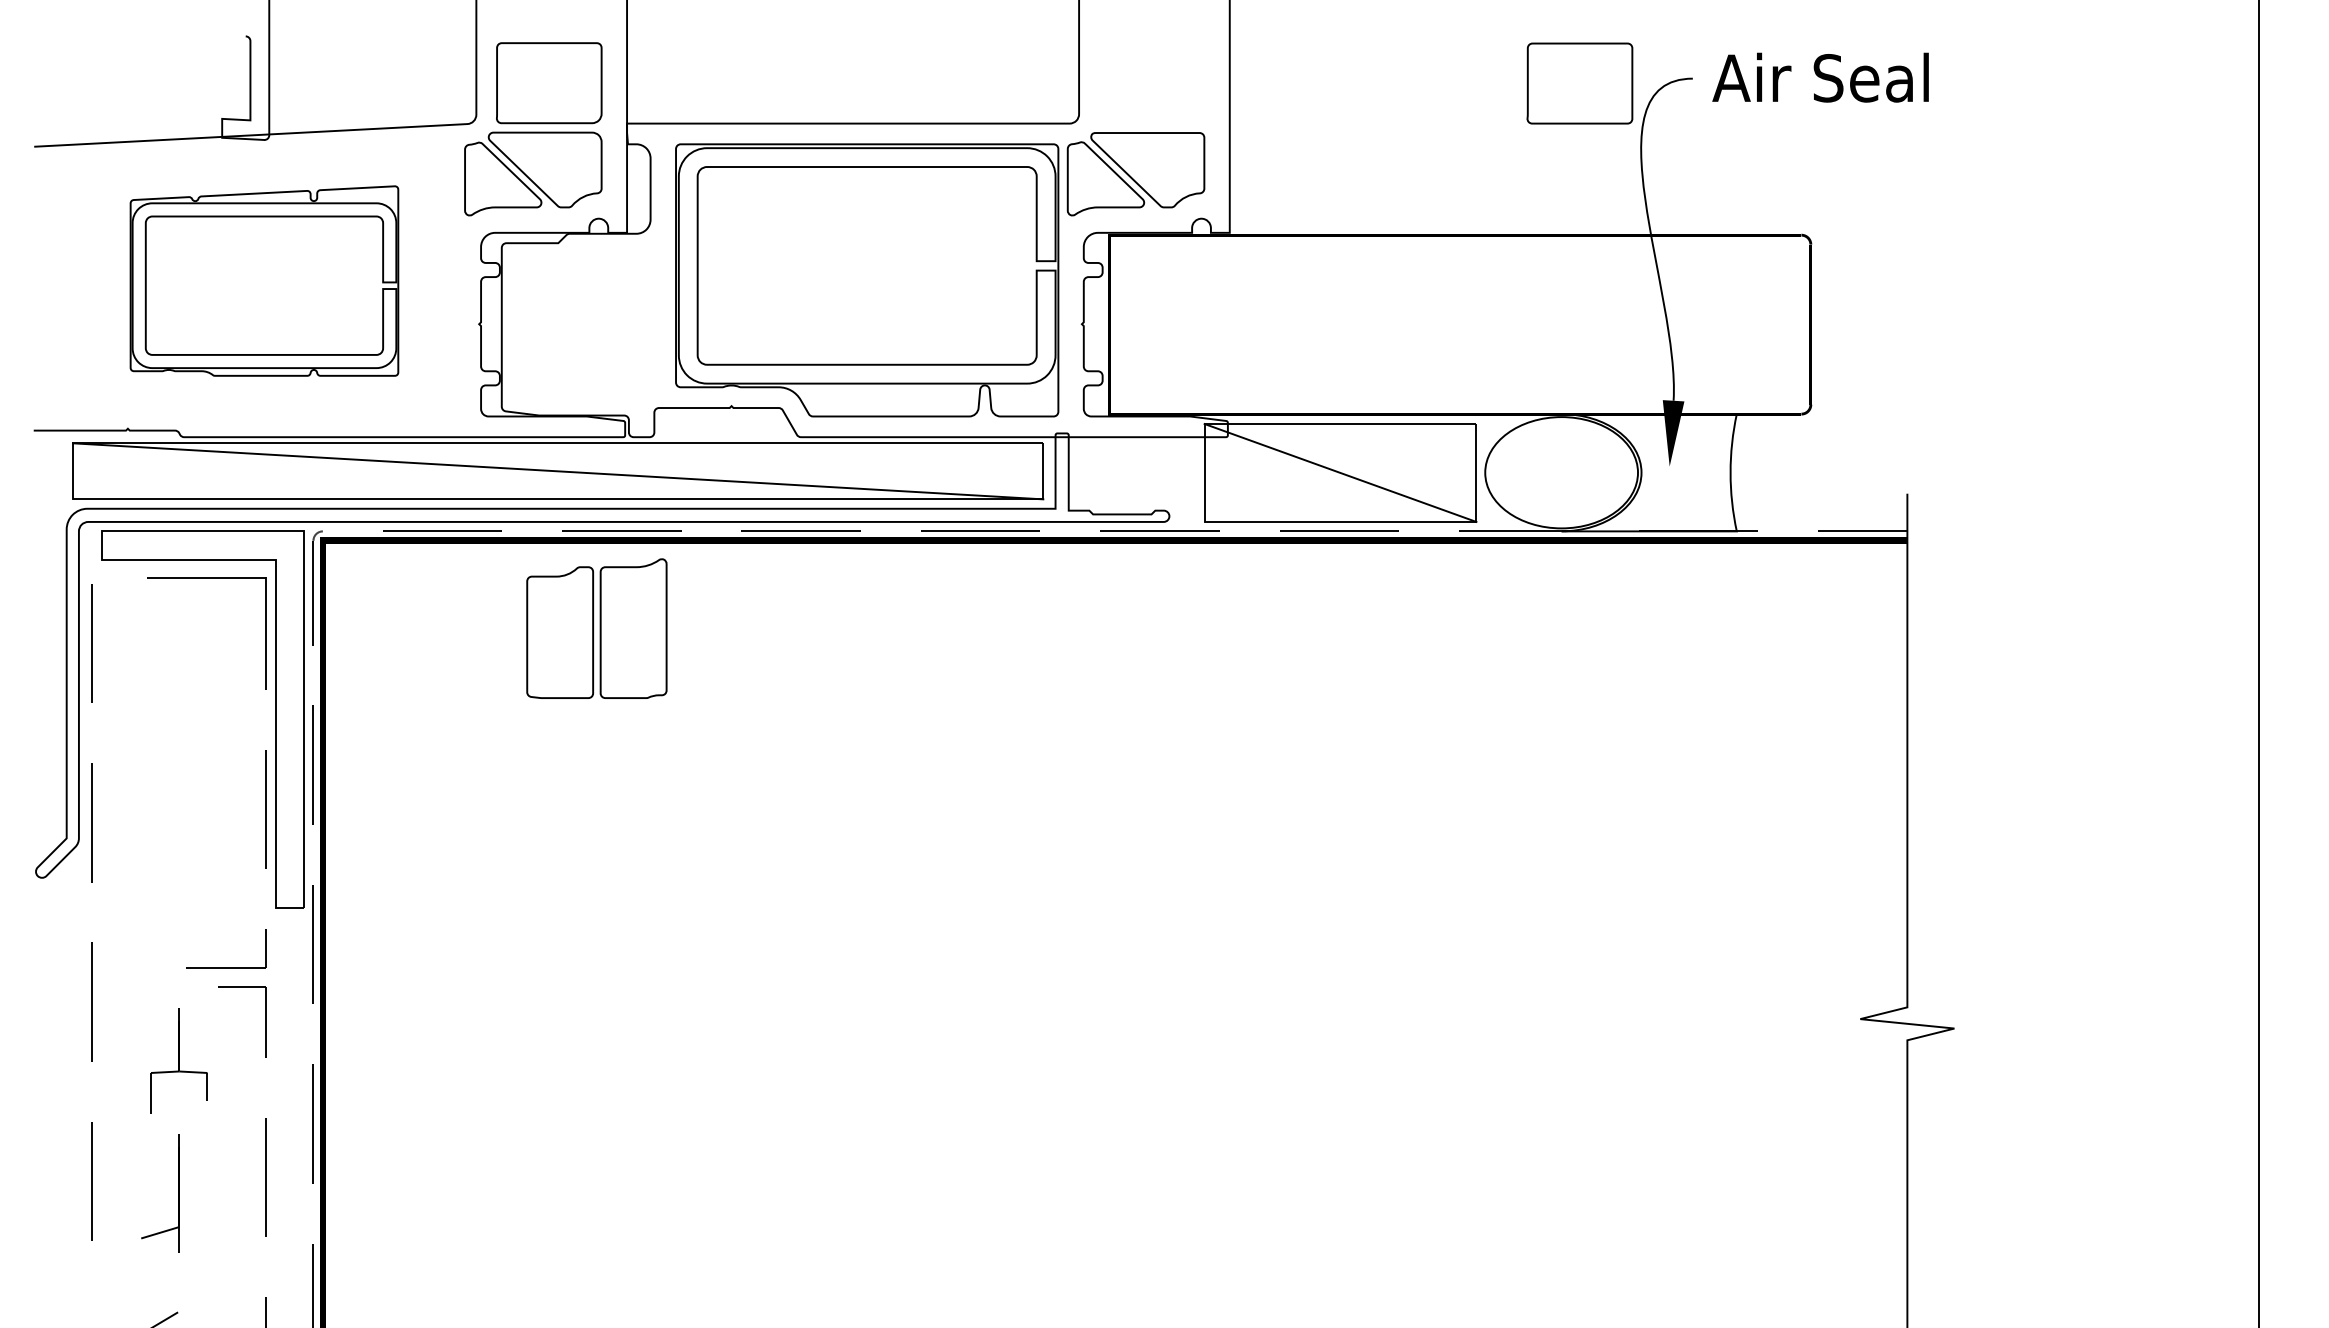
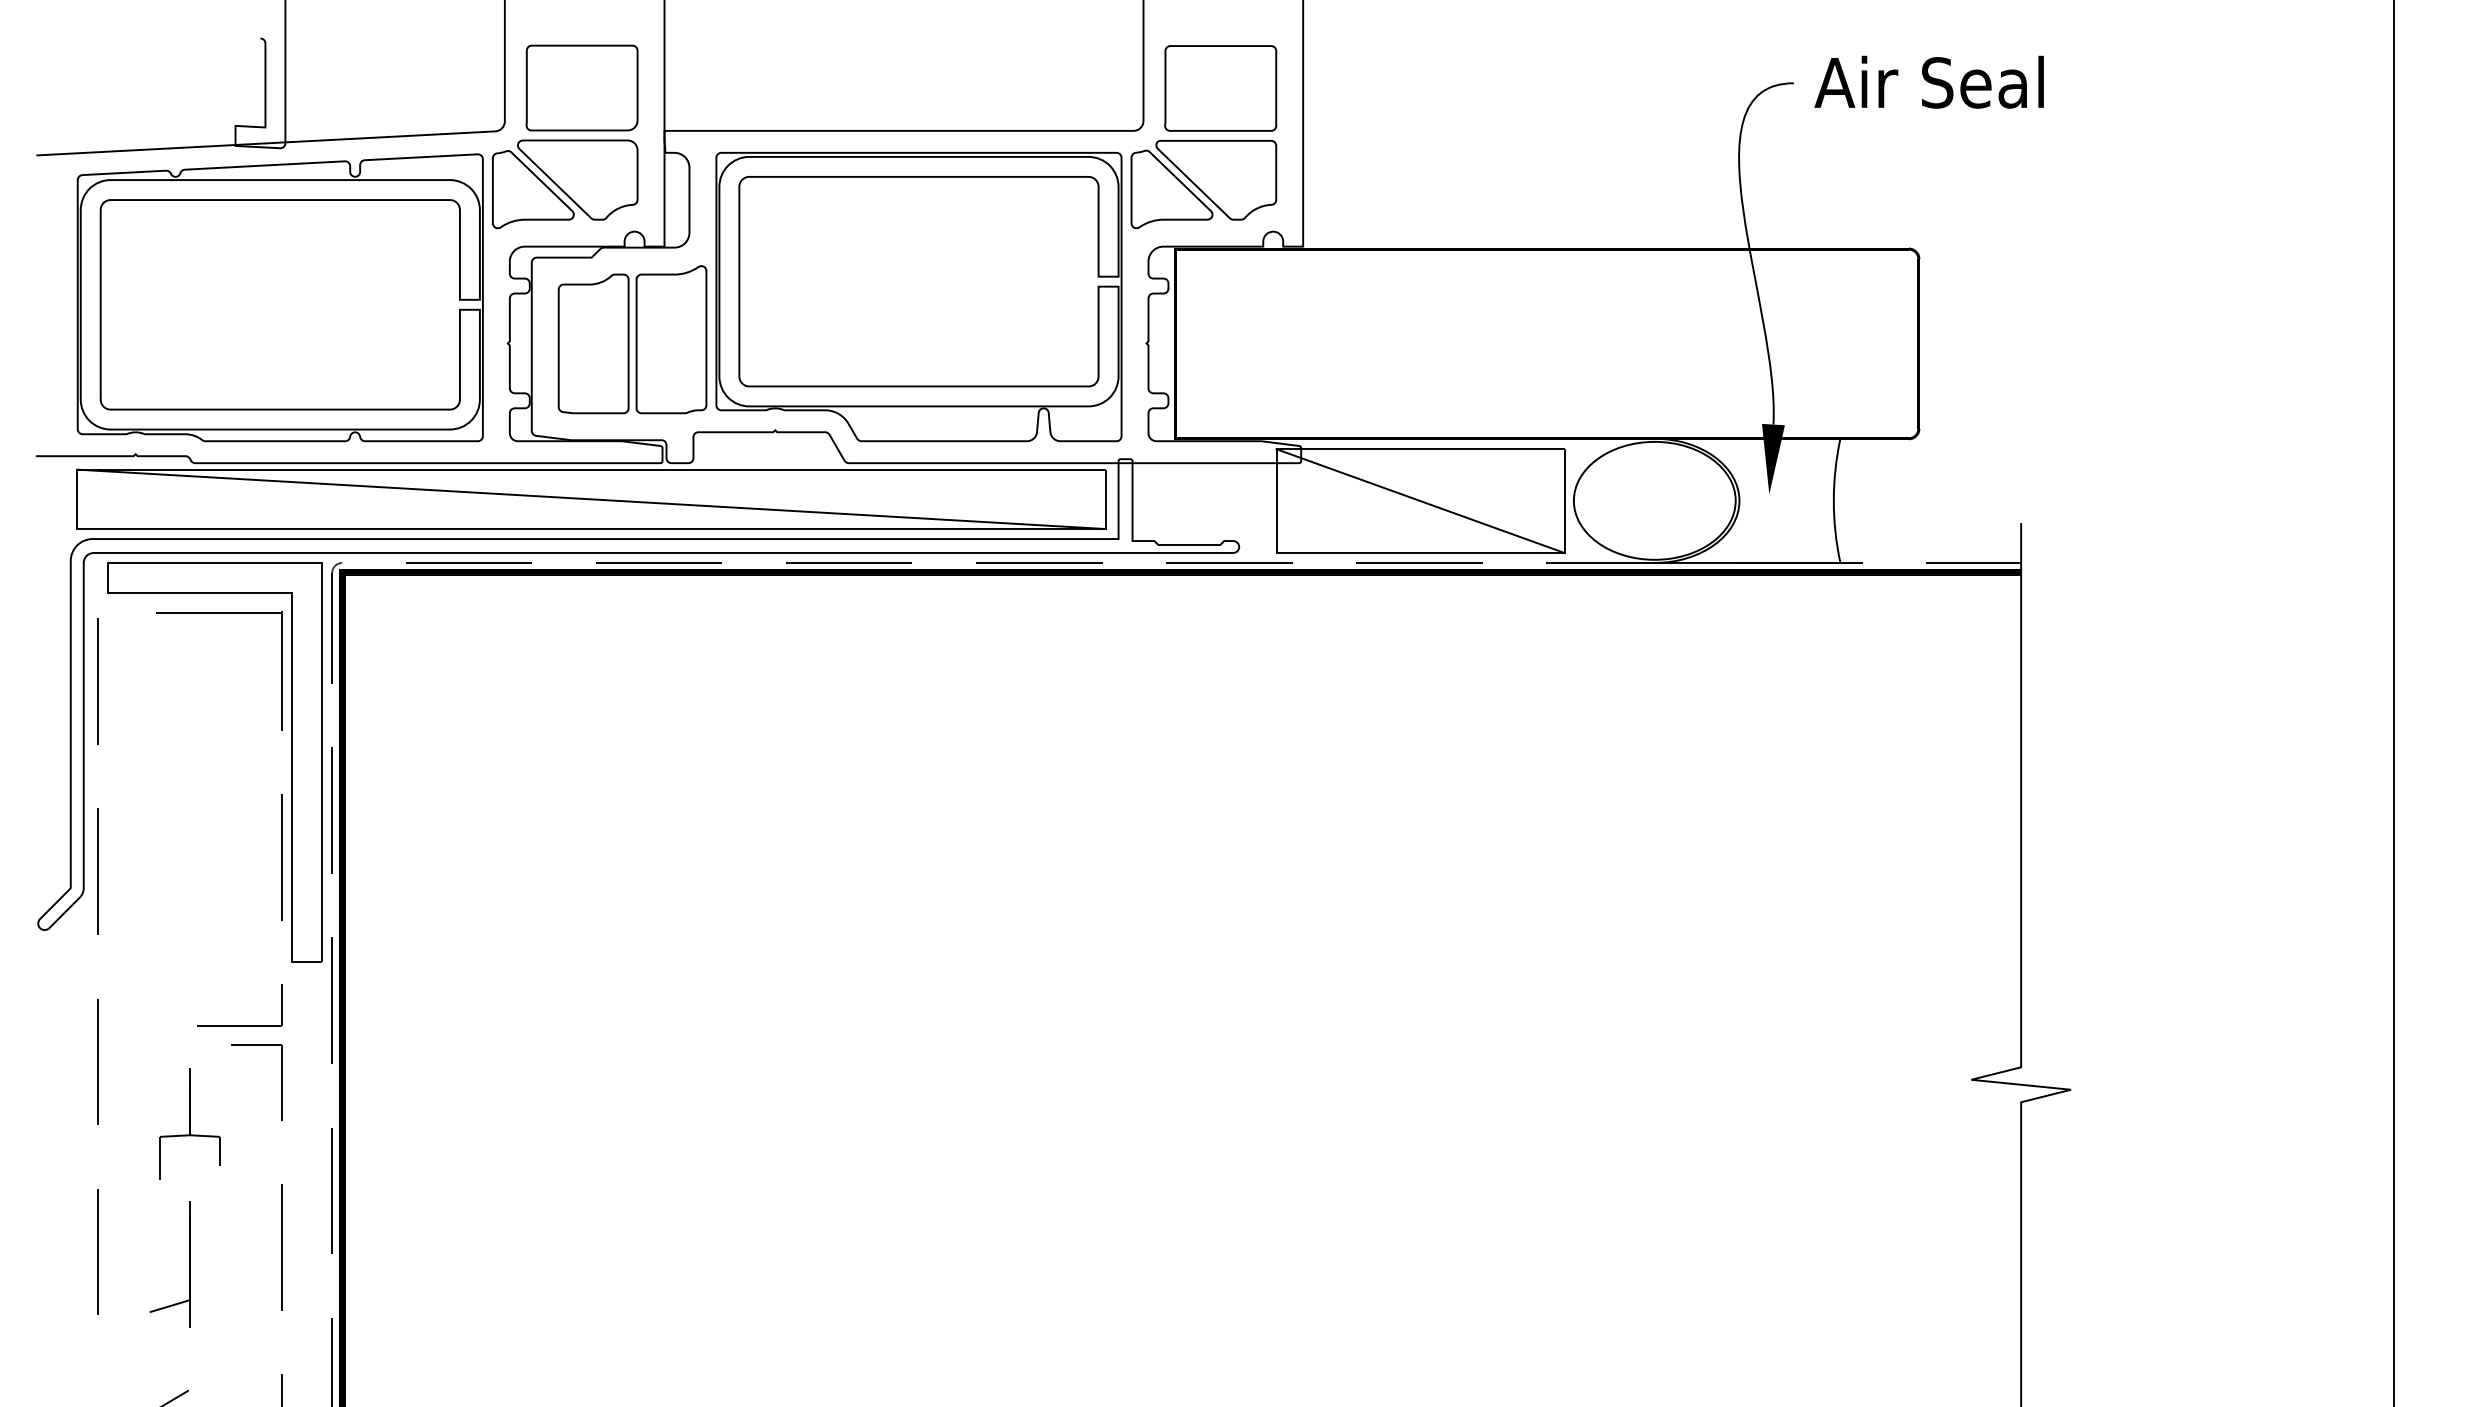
part: (1579, 83) -> (1220, 88), moved
part: (264, 280) -> (280, 297), size x1.43
part: (596, 628) -> (632, 339), moved

